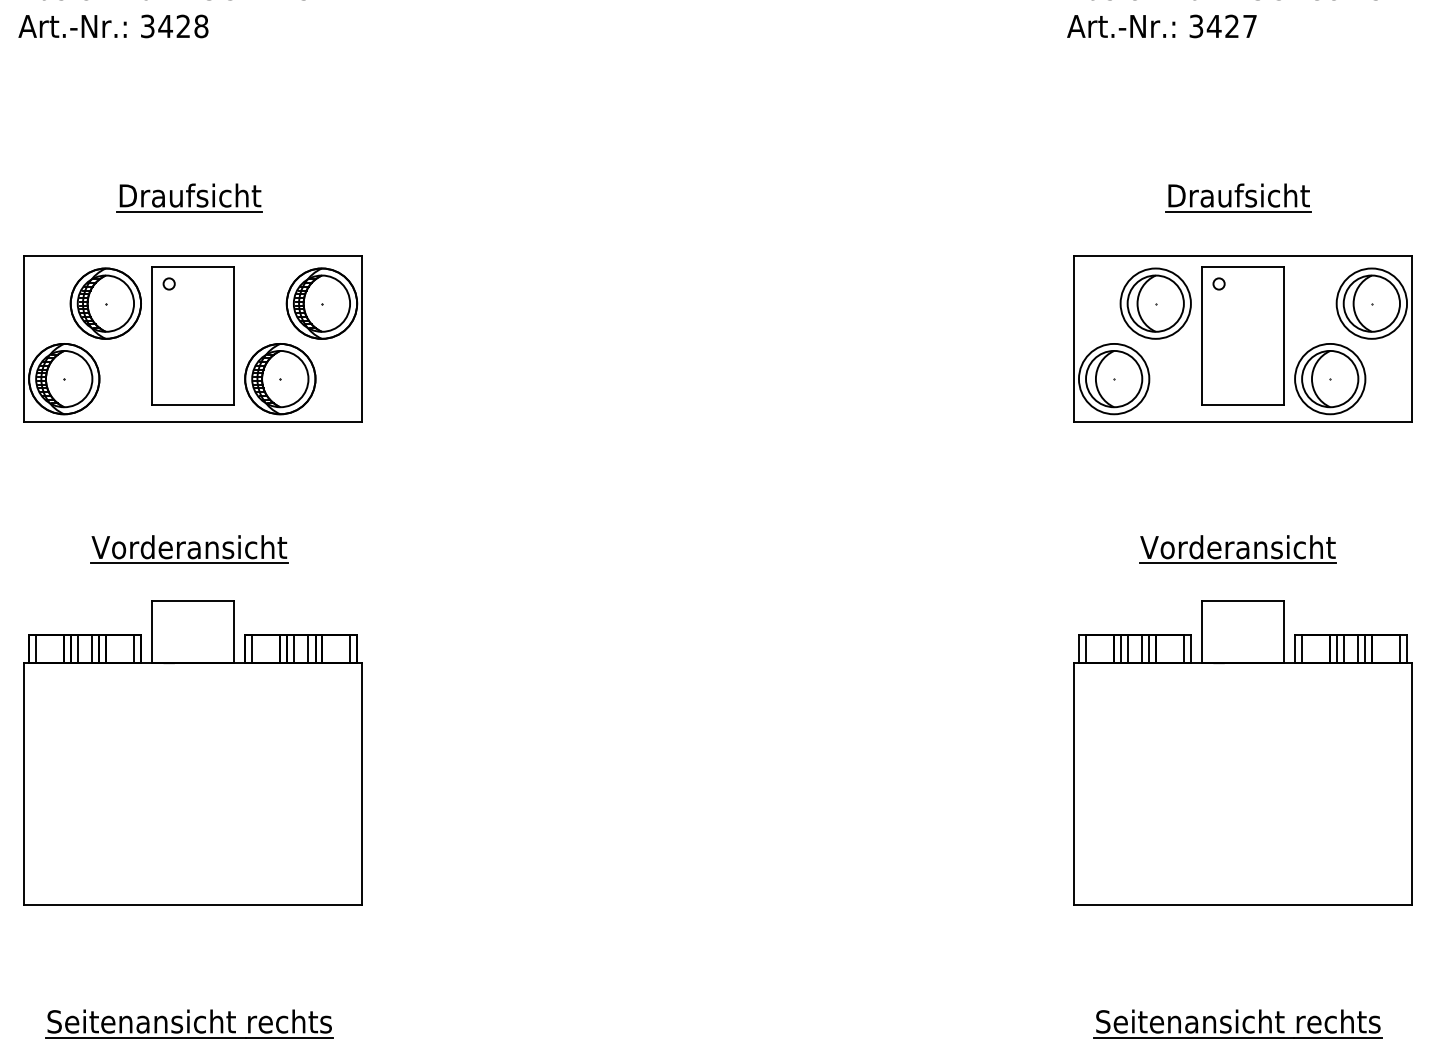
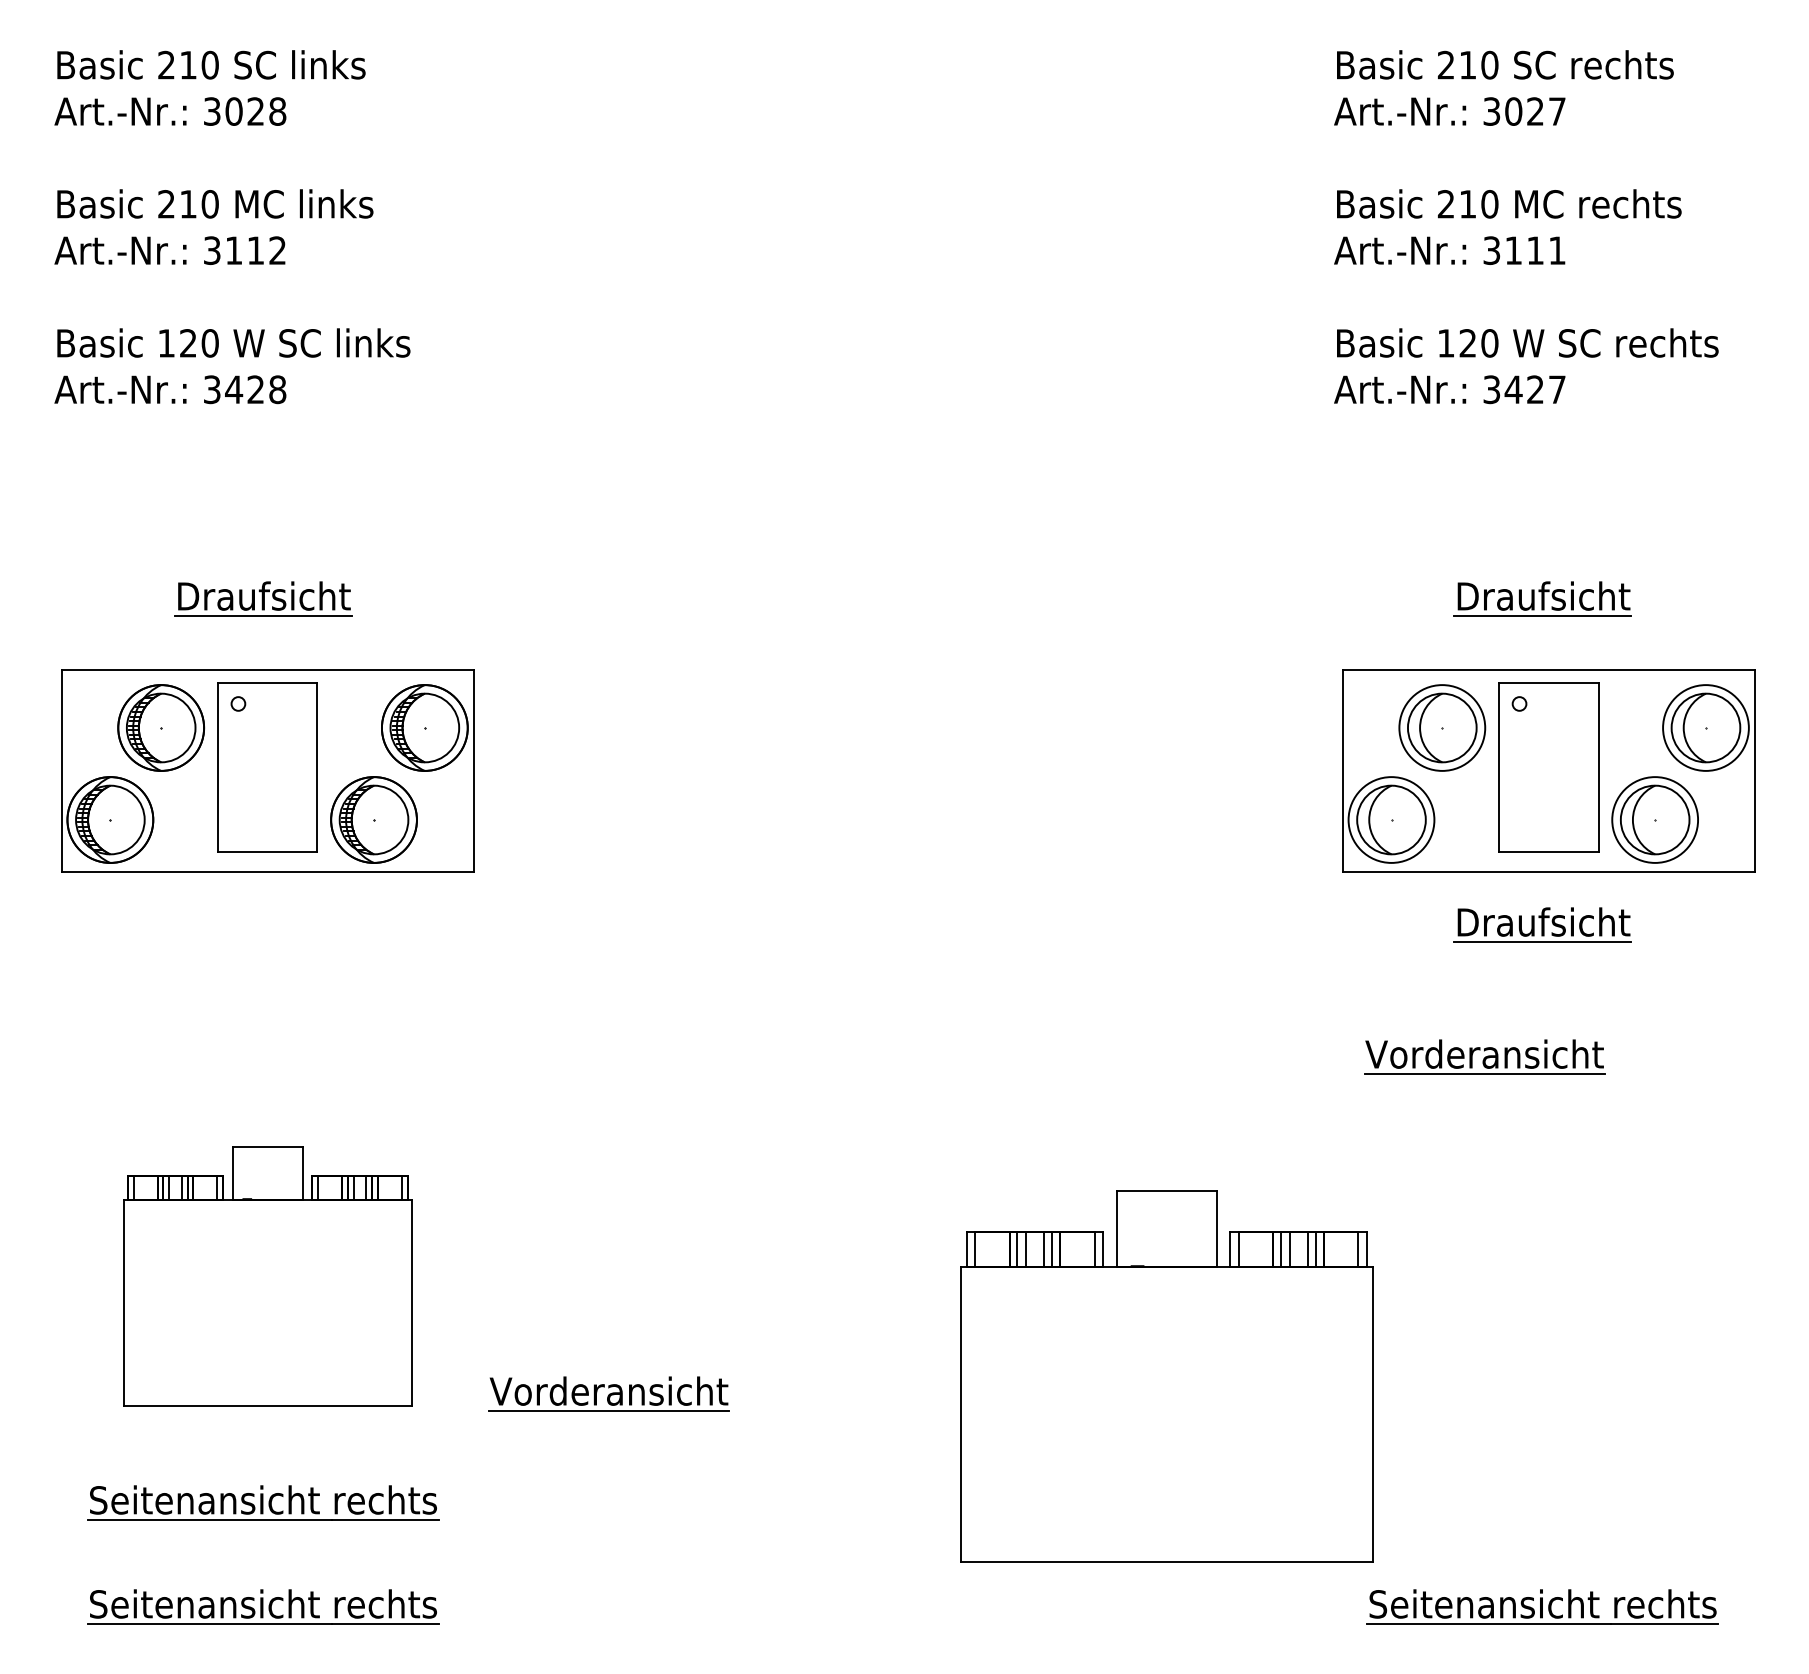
part: (1237, 464) -> (1542, 924), added
part: (188, 549) -> (608, 1393), moved
part: (1237, 549) -> (1484, 1056), moved
part: (193, 753) -> (267, 1276), size x0.7
part: (1242, 753) -> (1166, 1376), moved
part: (189, 938) -> (263, 1502), added

